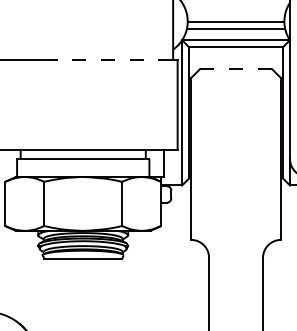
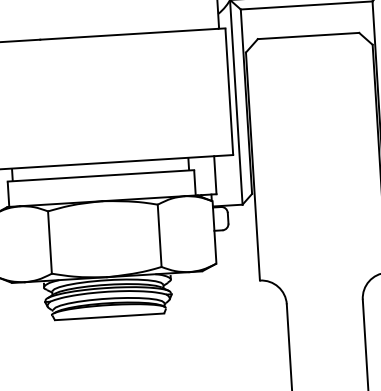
line: (108, 60) -> (128, 34), dashed -> solid
line: (236, 69) -> (309, 36), dashed -> solid

